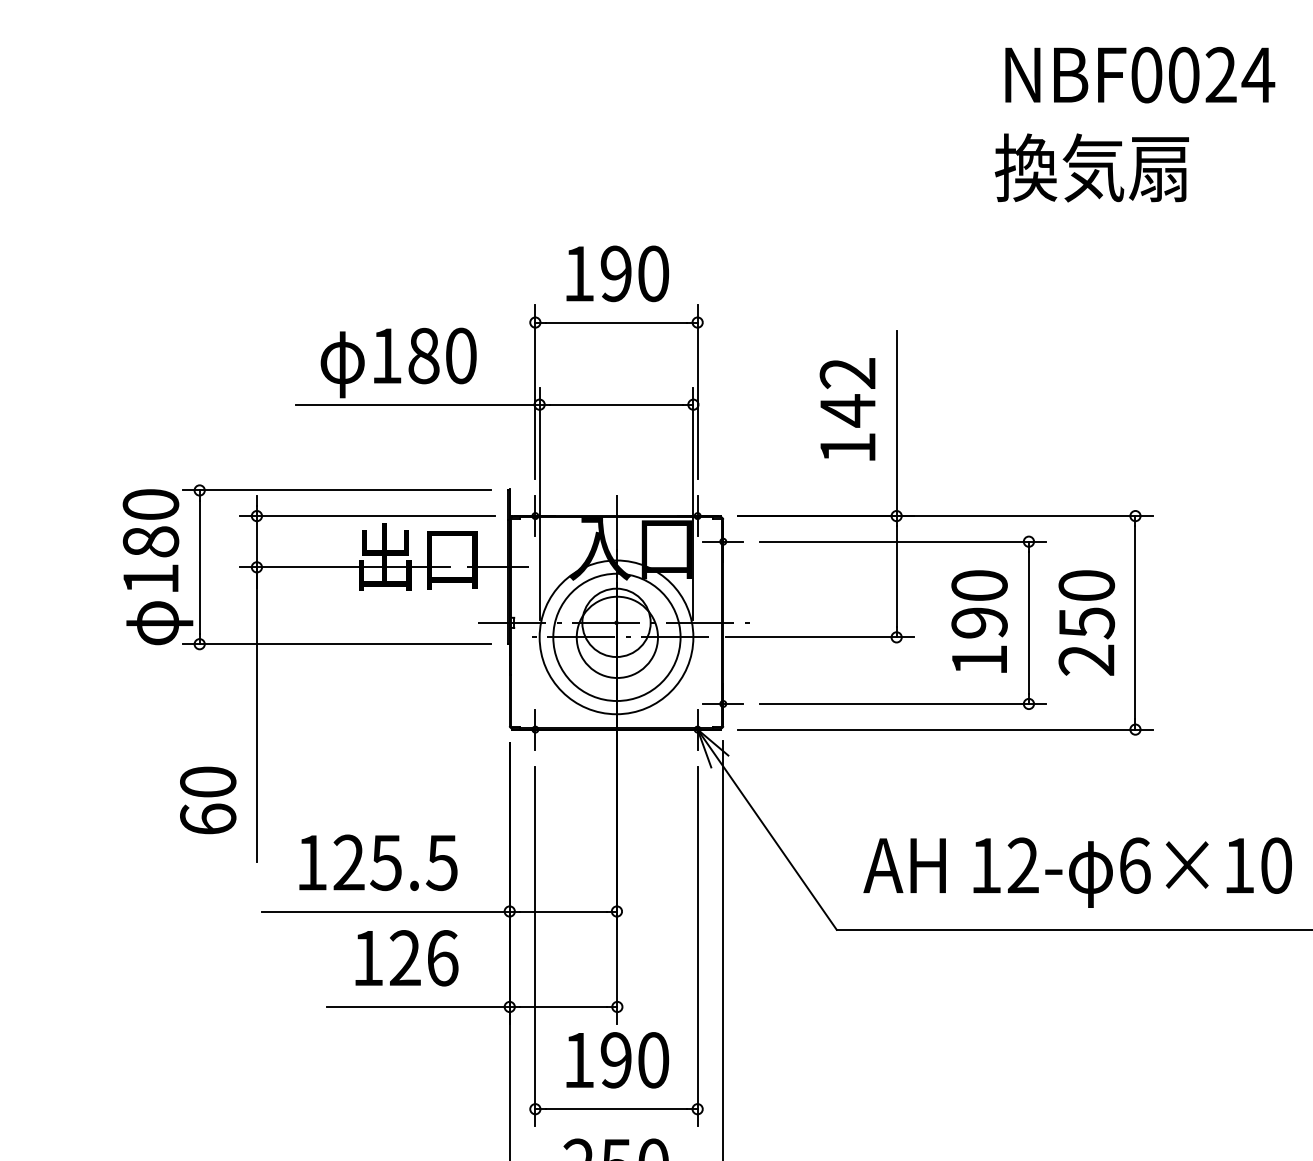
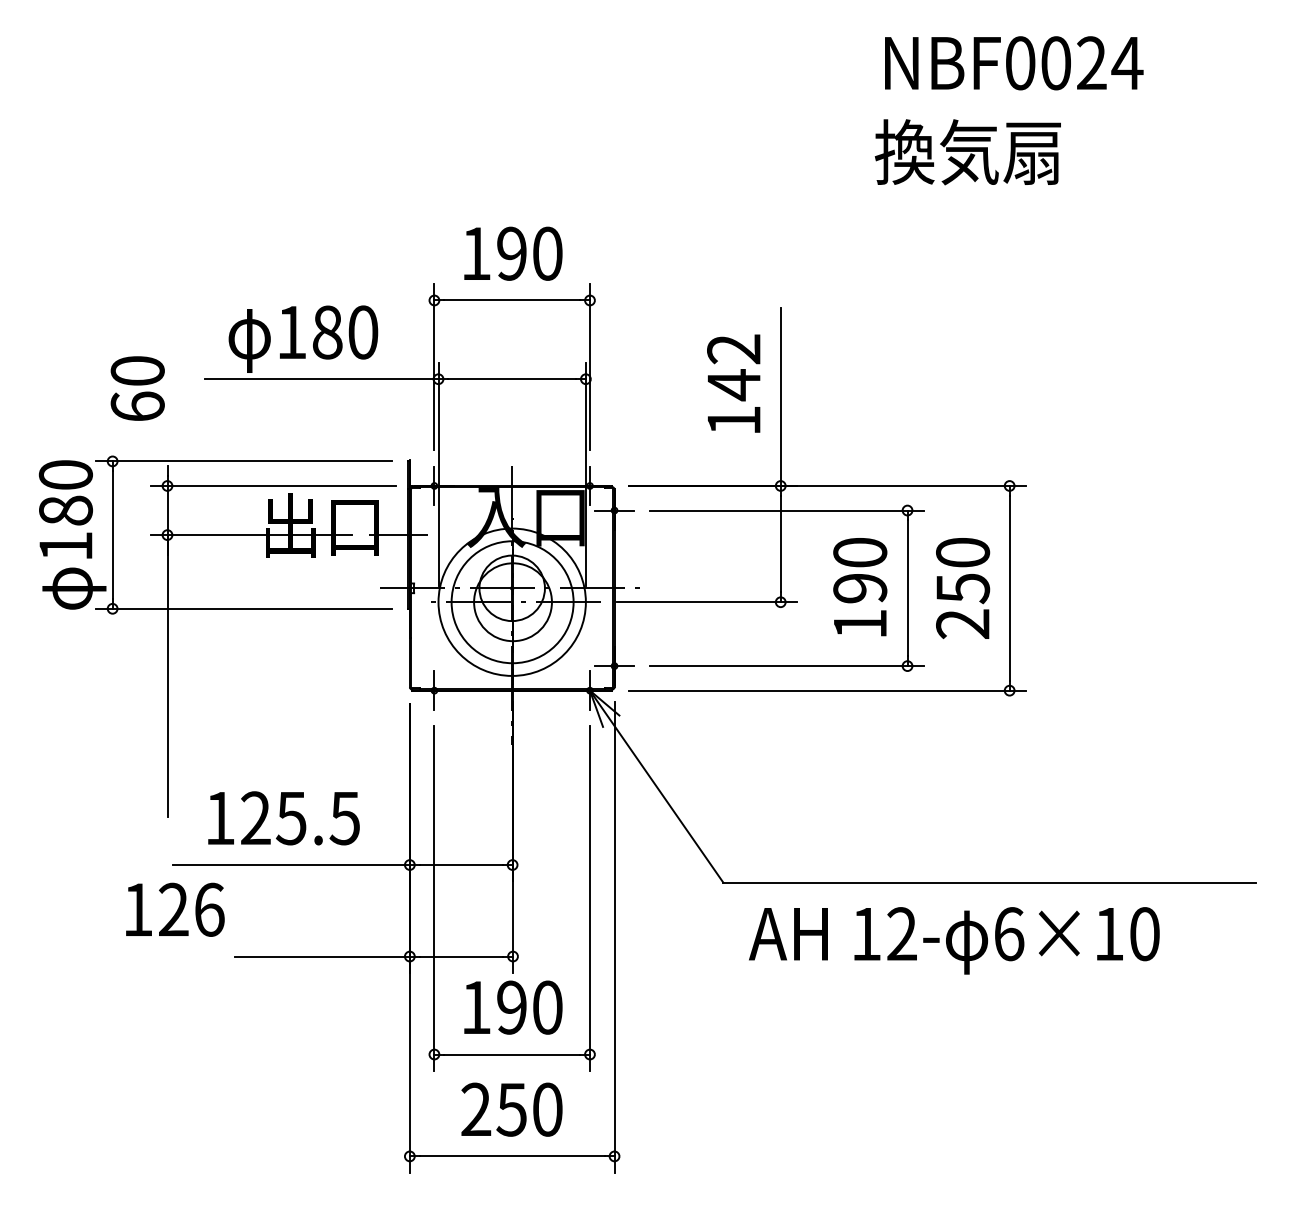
text: (207, 800) -> (137, 388), moved
text: (1077, 872) -> (954, 940), moved
text: (407, 957) -> (175, 909), moved

